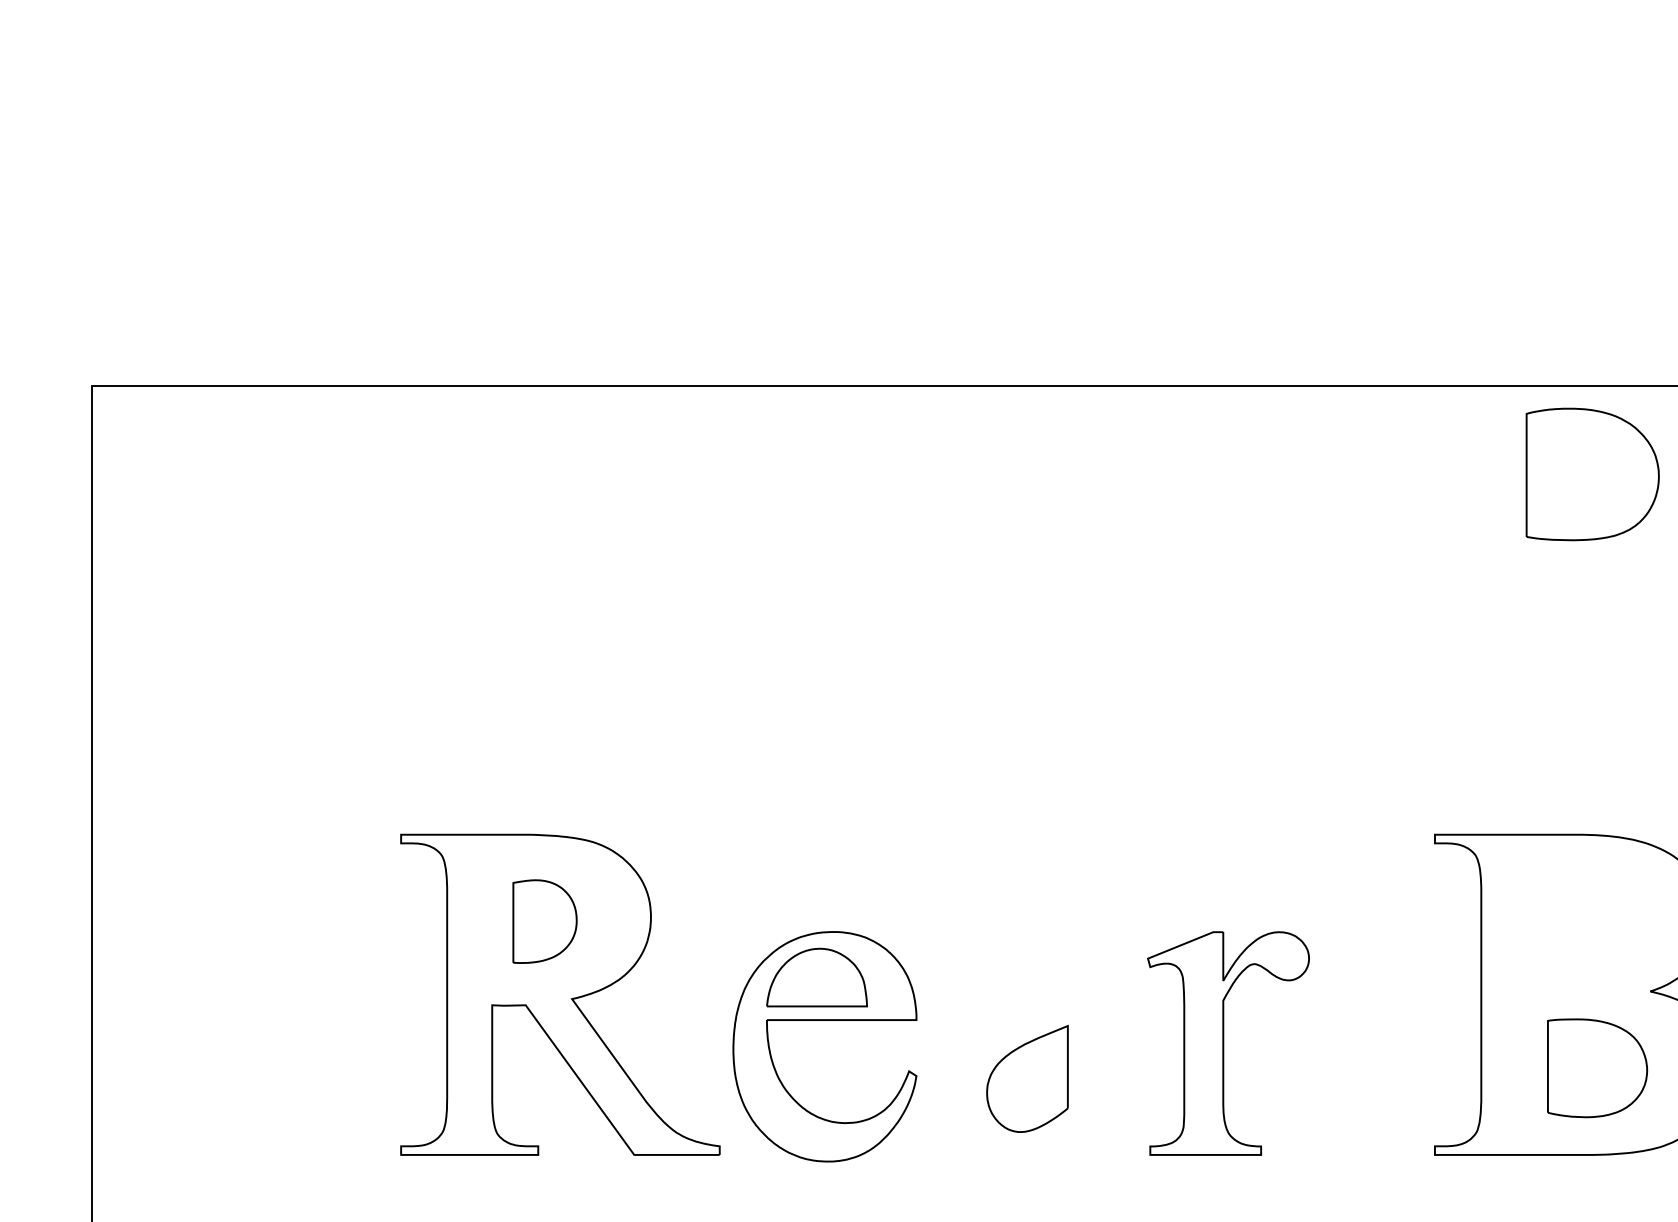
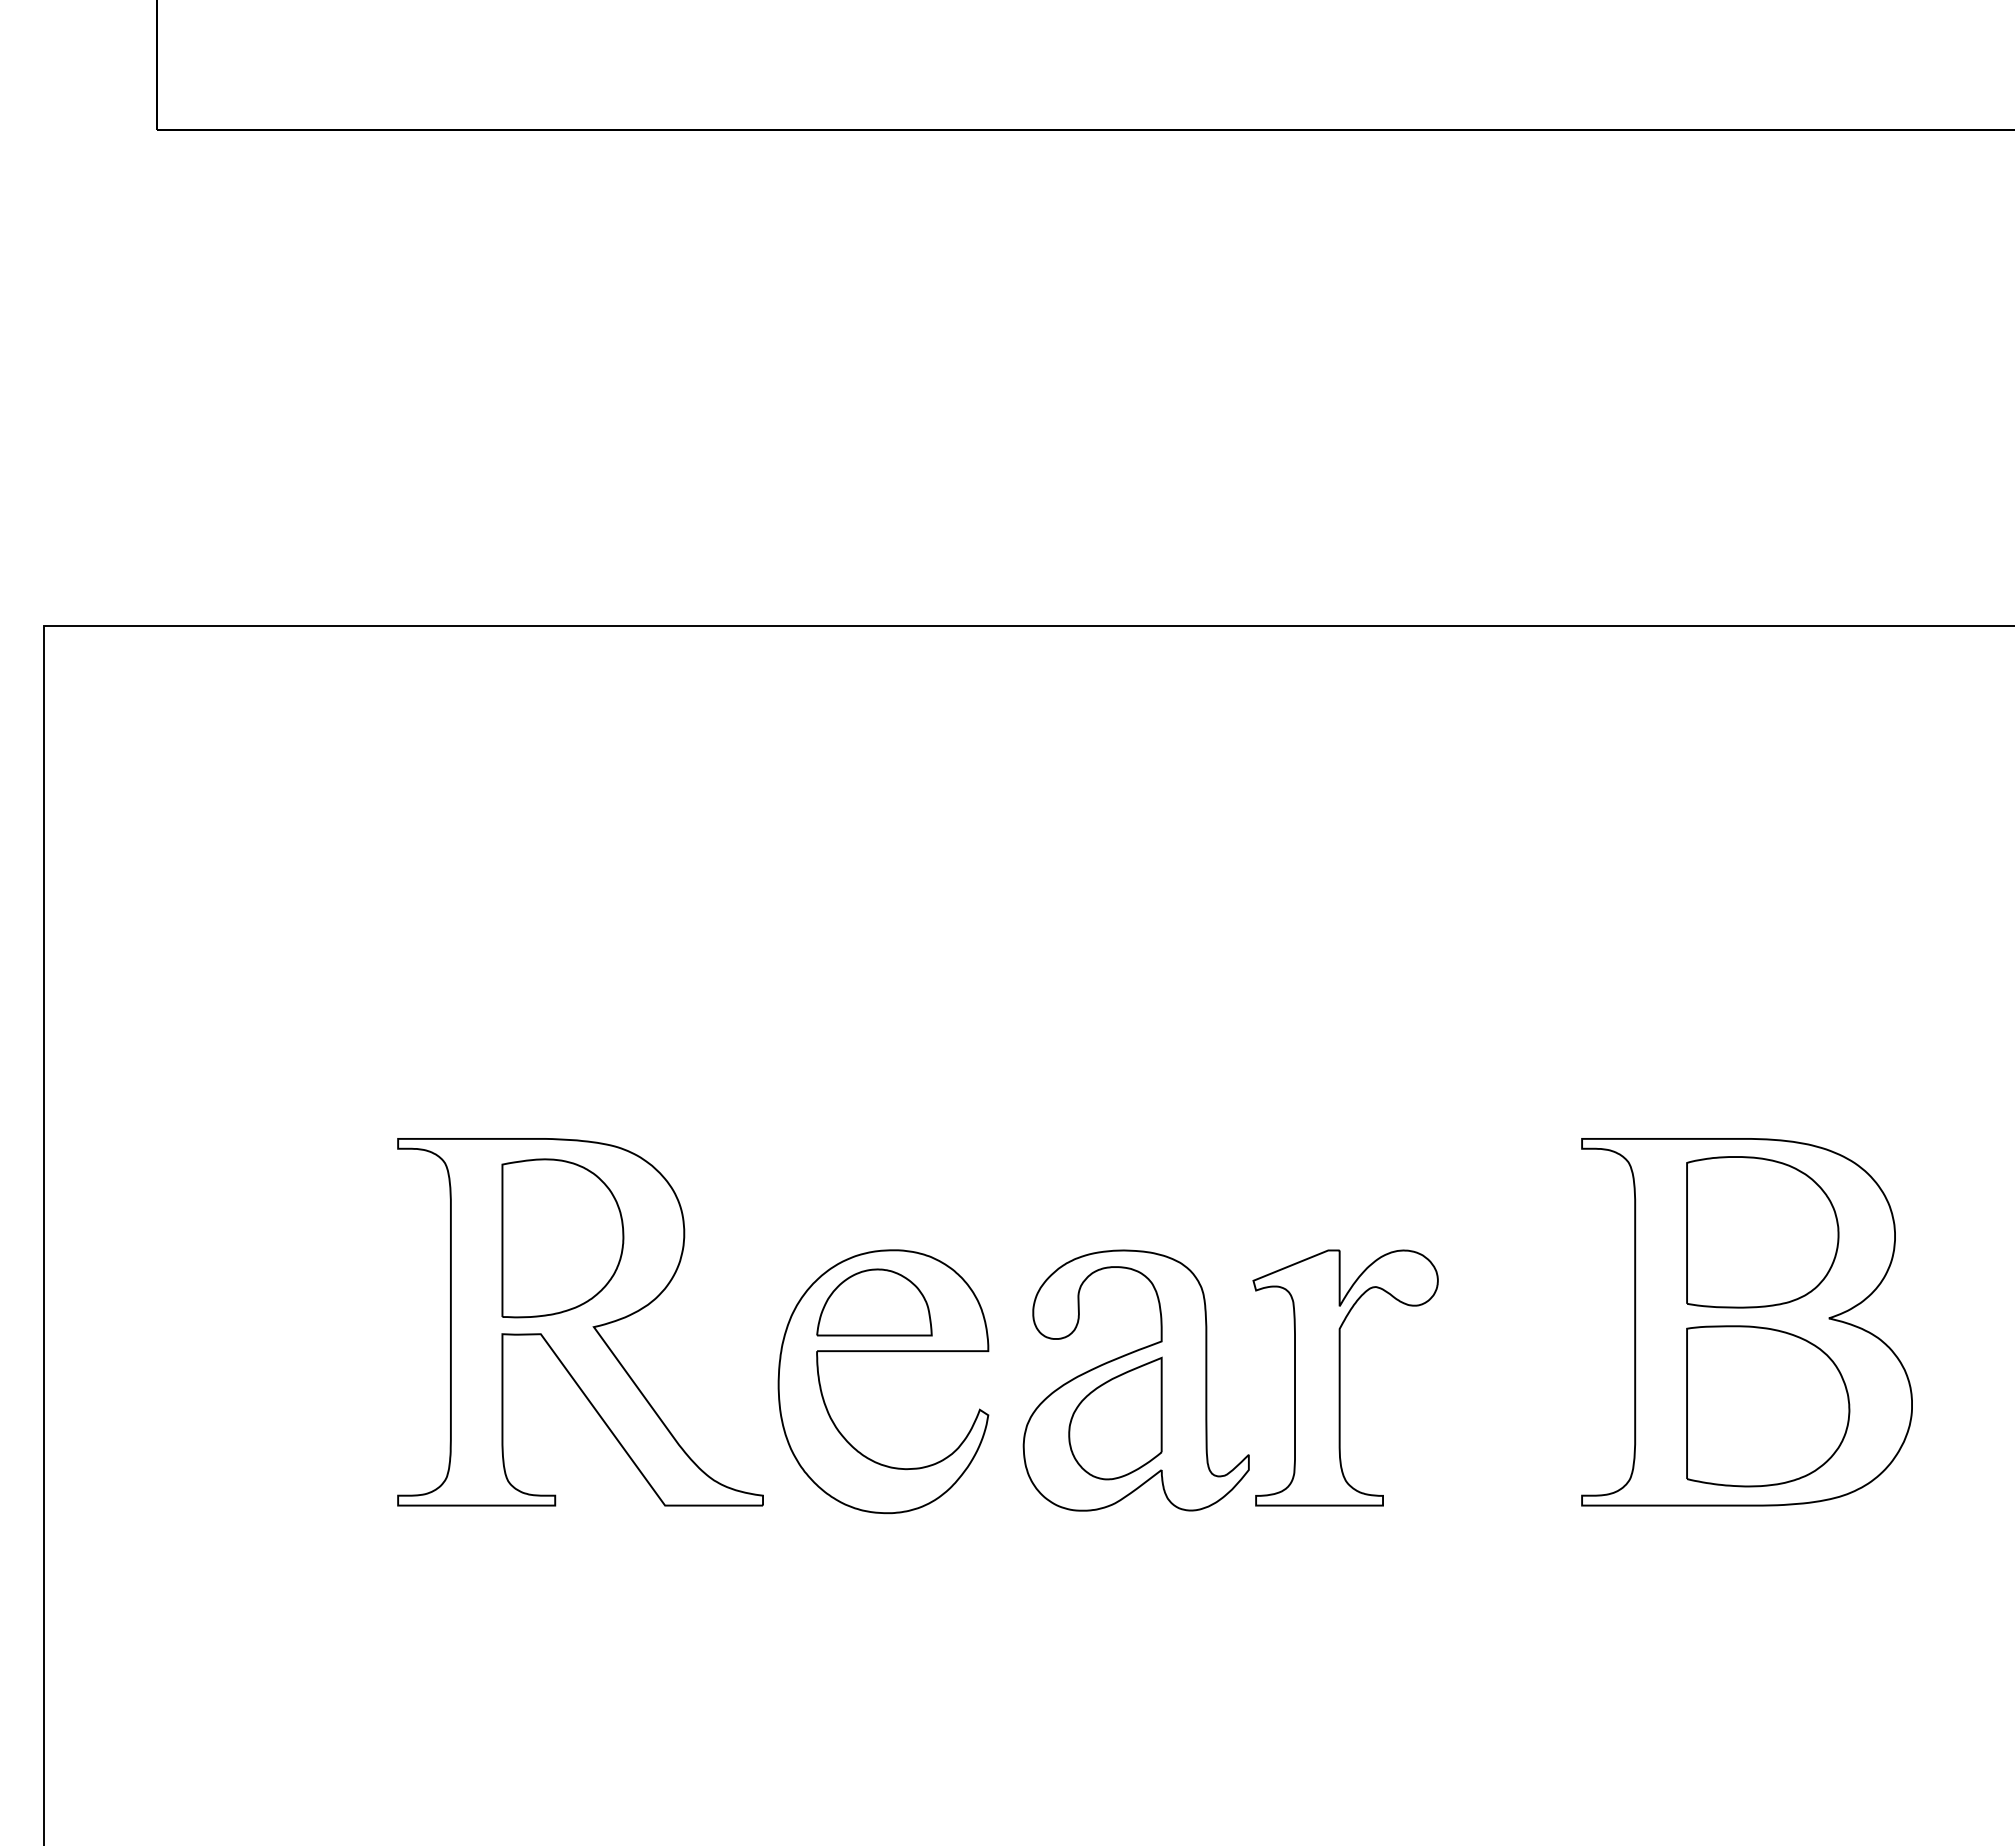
part: (1592, 474) -> (1762, 1232), moved
part: (544, 921) -> (562, 1238), size x1.67
part: (1044, 1045) -> (1135, 1380), added
part: (1597, 1068) -> (1768, 1406), size x1.43

